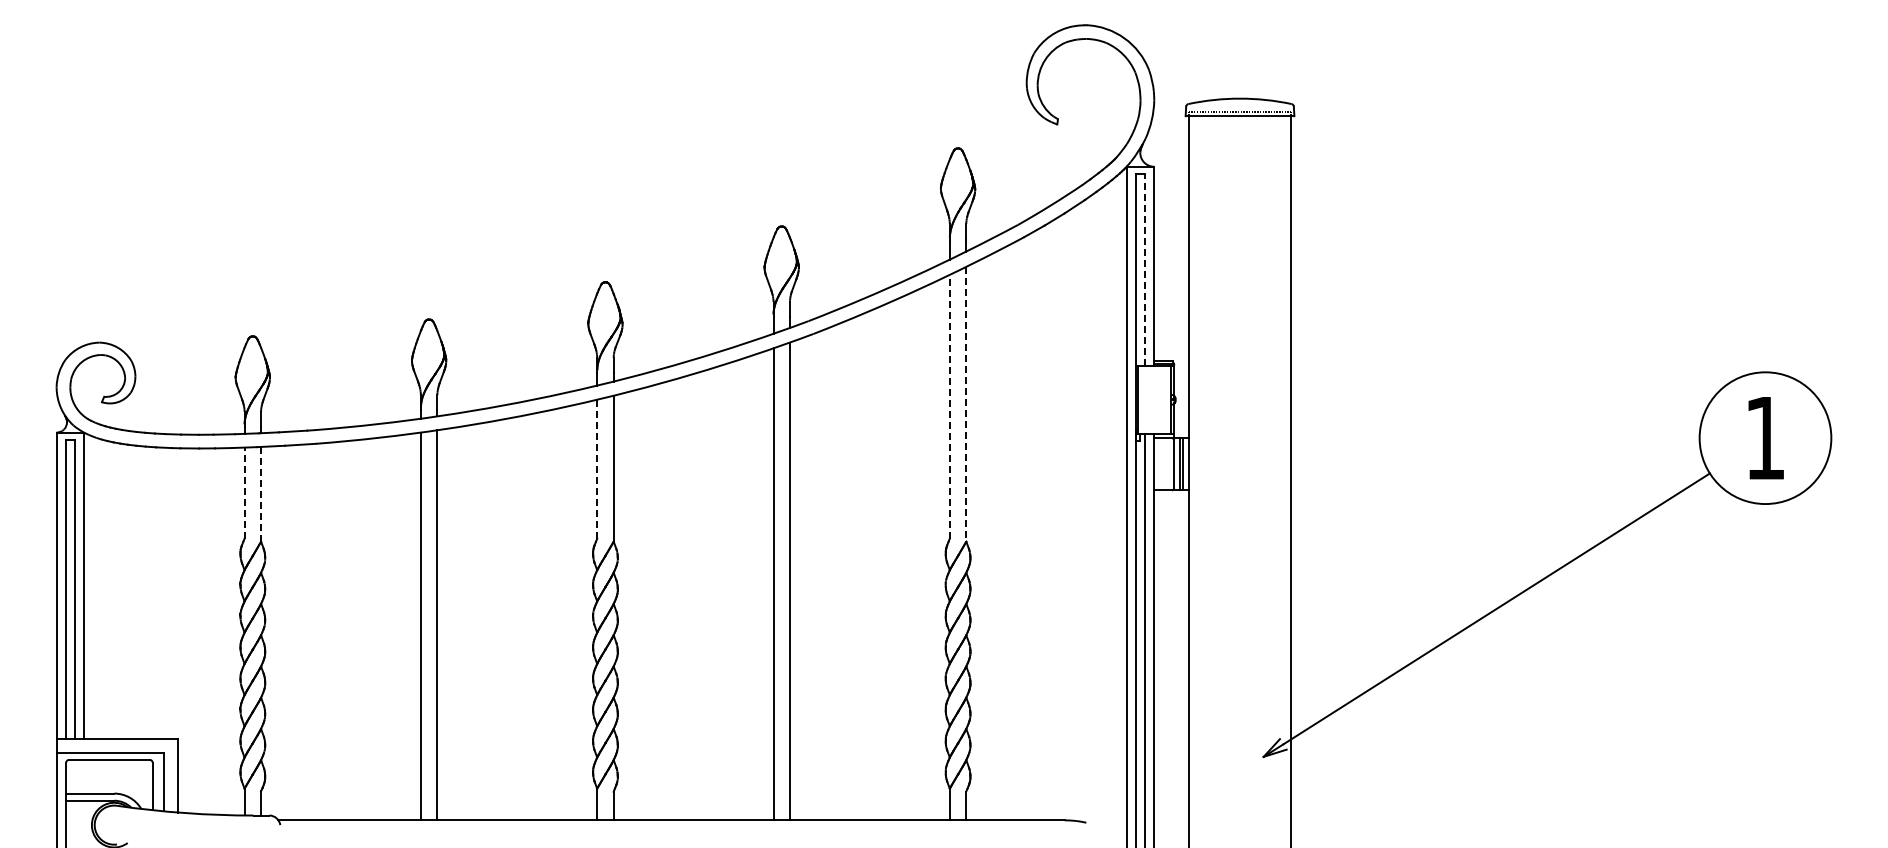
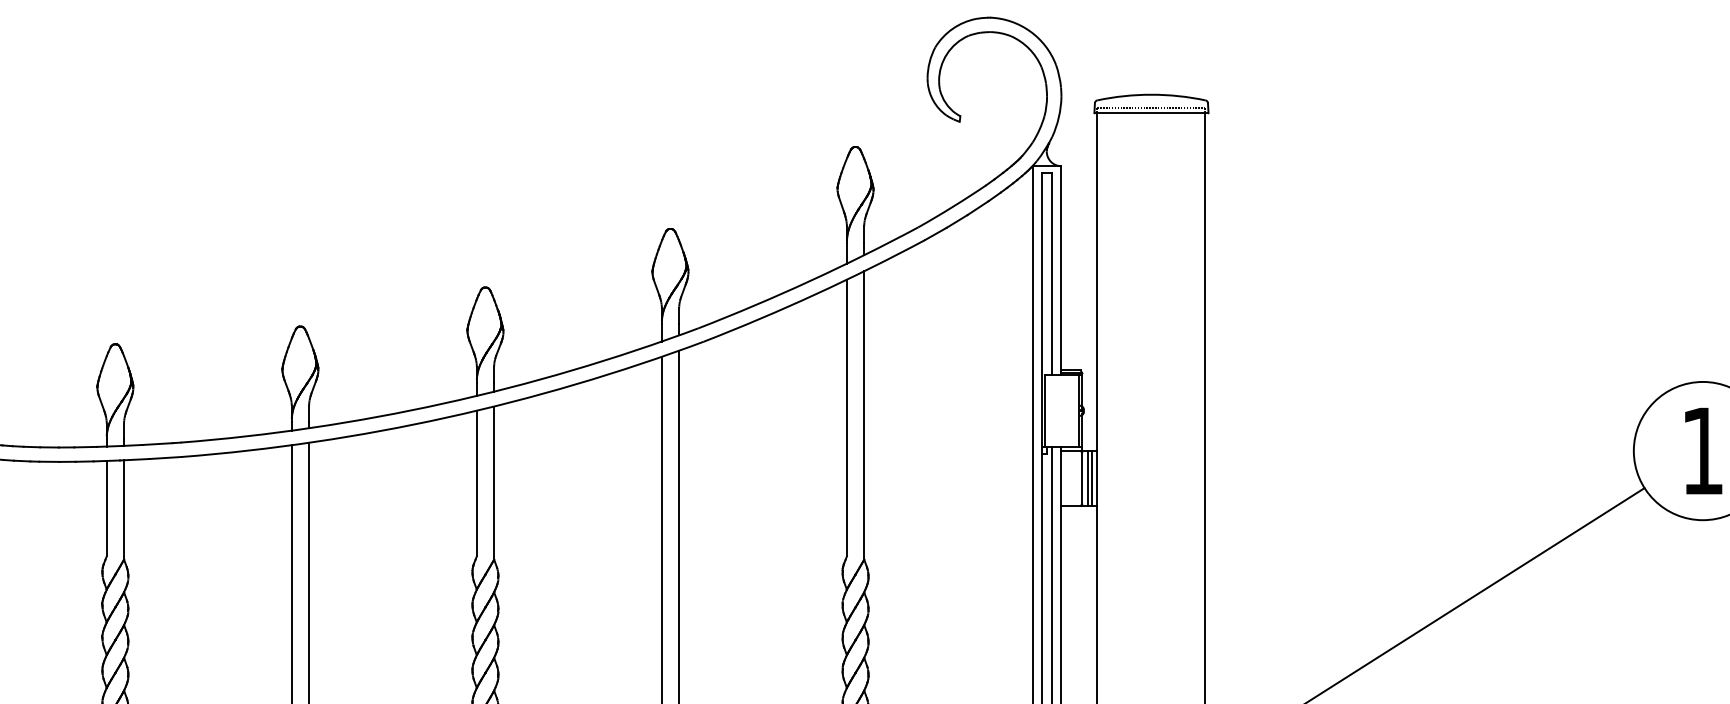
line: (1145, 269) -> (1052, 274), dashed -> solid
line: (966, 404) -> (864, 415), dashed -> solid
line: (949, 406) -> (846, 417), dashed -> solid
line: (597, 468) -> (477, 482), dashed -> solid
line: (244, 492) -> (106, 508), dashed -> solid
line: (261, 494) -> (124, 510), dashed -> solid

